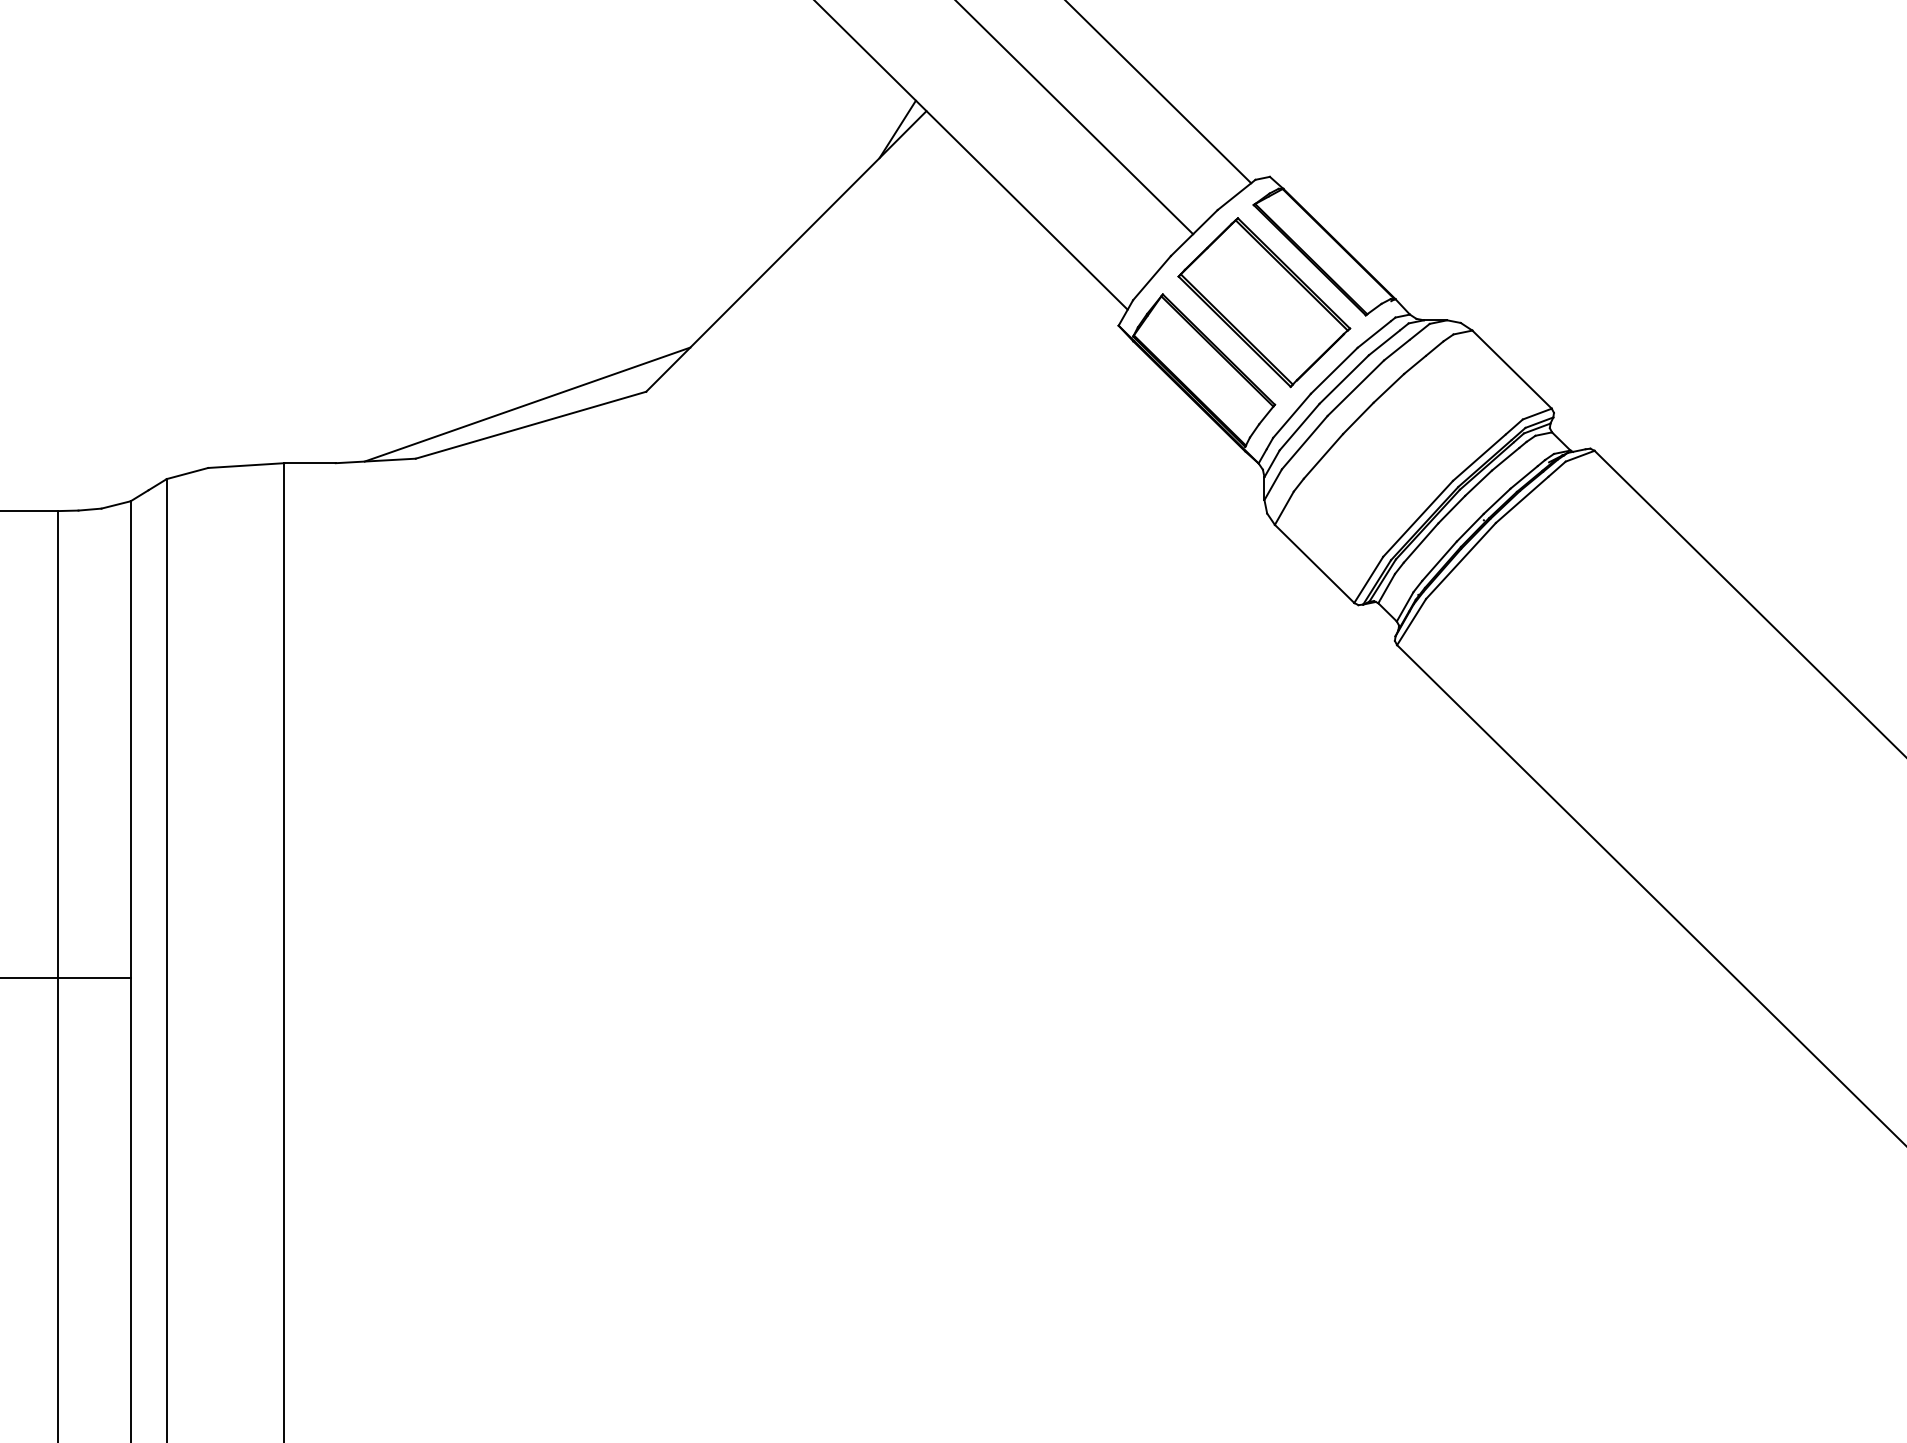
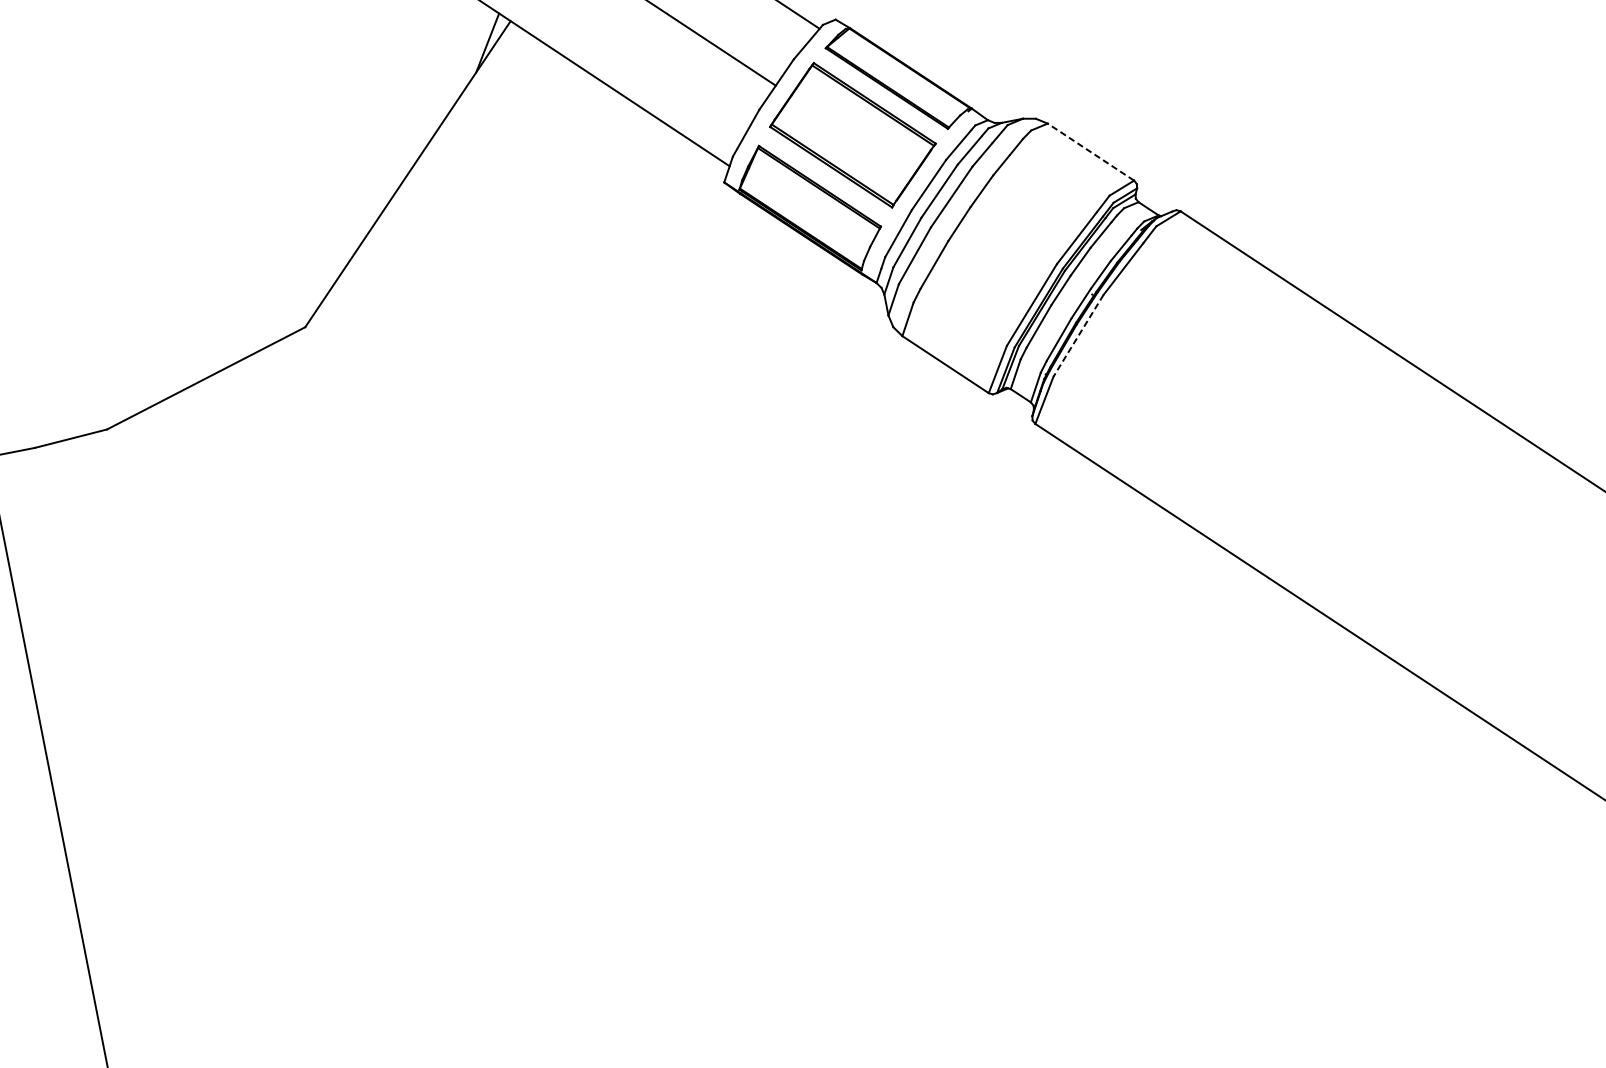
line: (1512, 369) -> (1091, 151), solid -> dashed
line: (527, 404) -> (199, 360), removed
line: (1460, 561) -> (1078, 336), solid -> dashed

